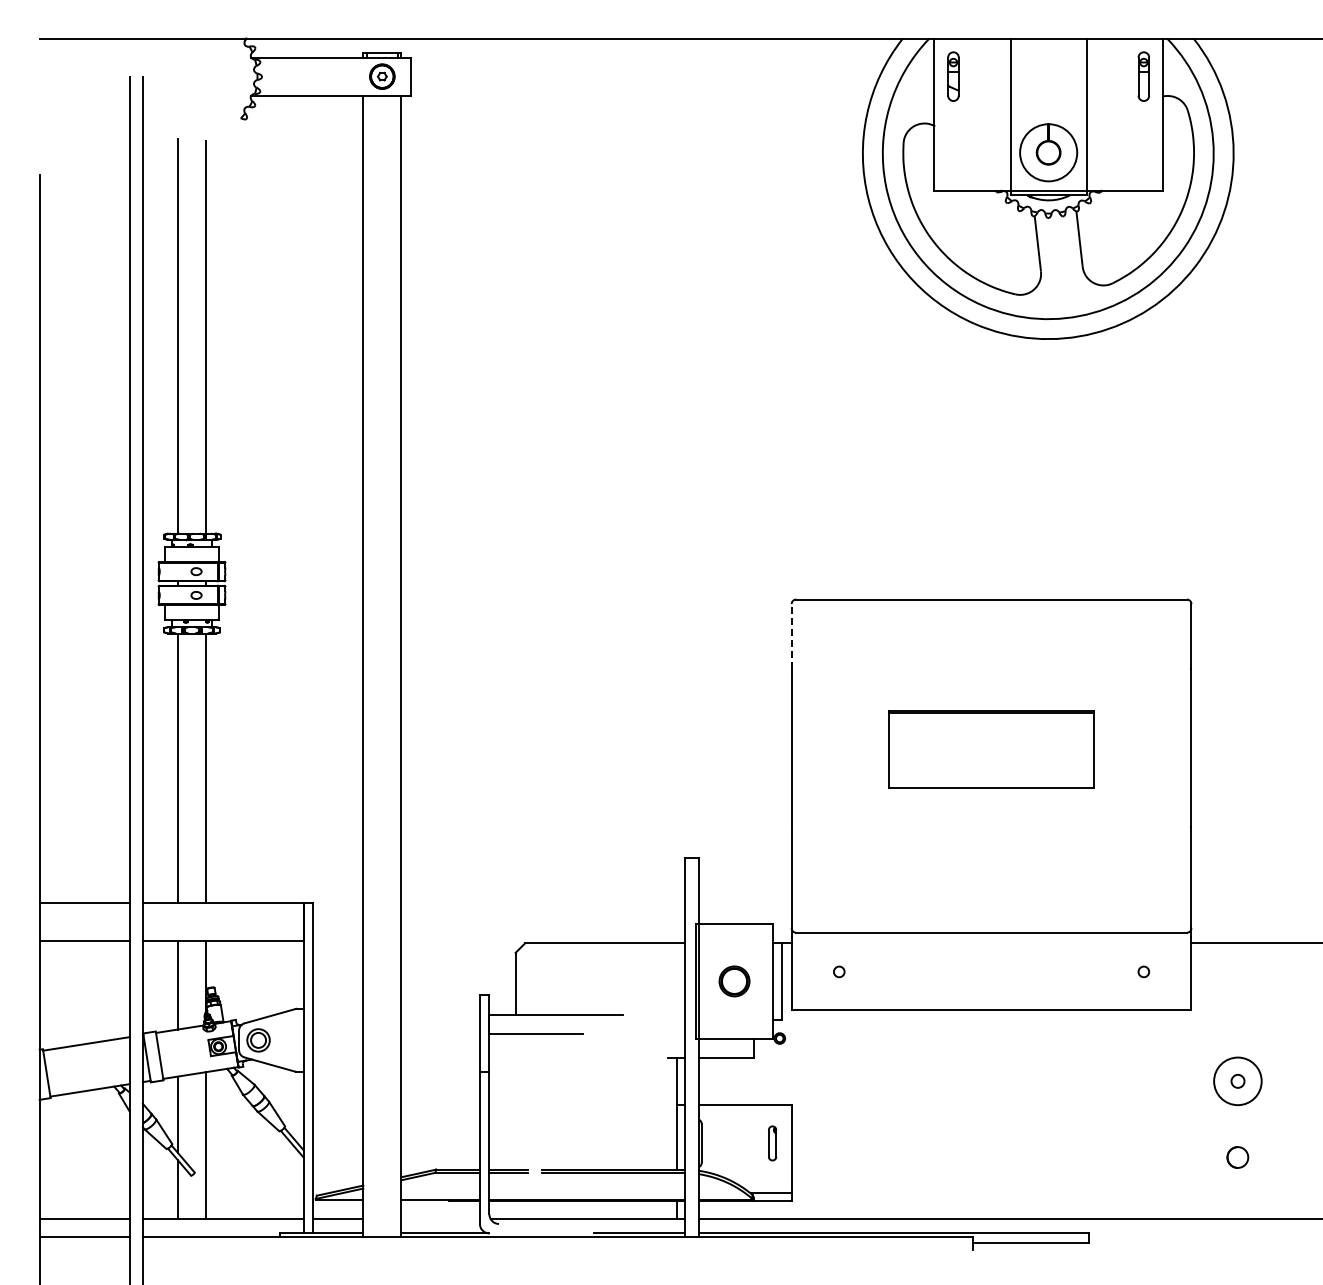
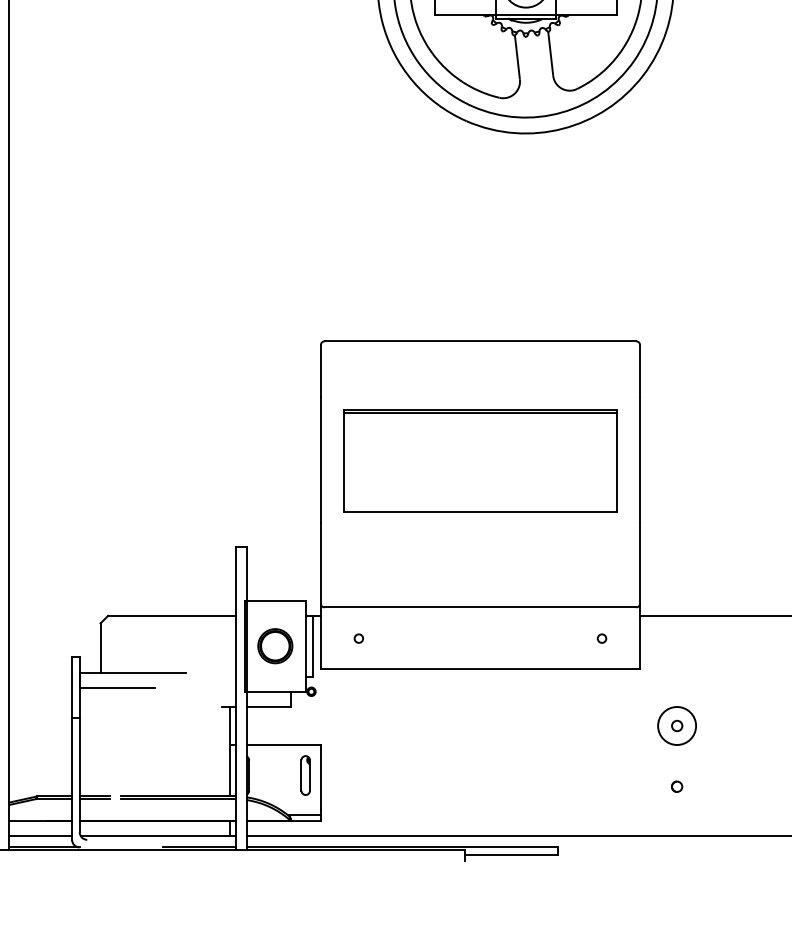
line: (791, 636) -> (320, 370), dashed -> solid
part: (991, 749) -> (480, 461), size x1.67
part: (734, 981) -> (275, 646), size x1.43
part: (772, 1143) -> (305, 775), size x1.43
circle: (1237, 1157) -> (676, 786), size x0.62
line: (440, 1219) -> (40, 836), added

